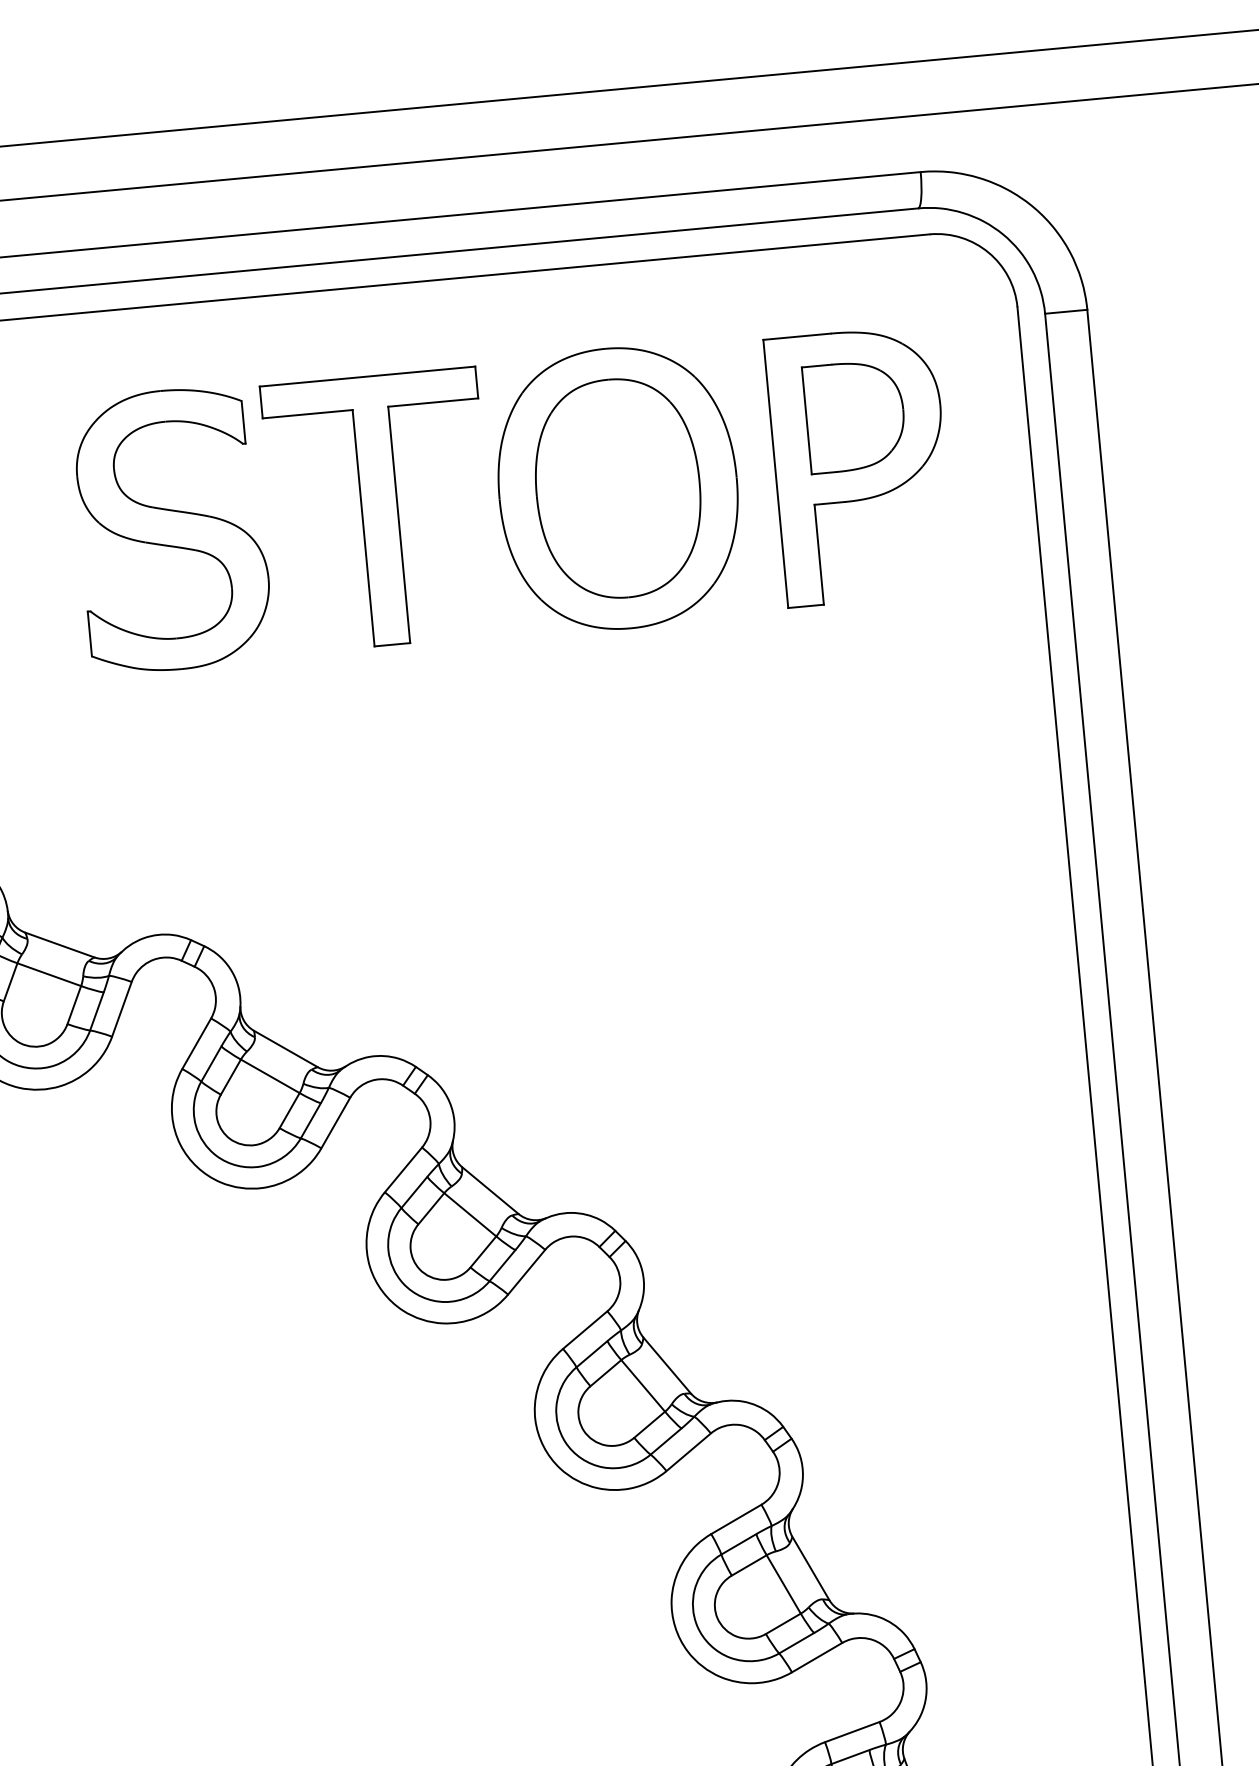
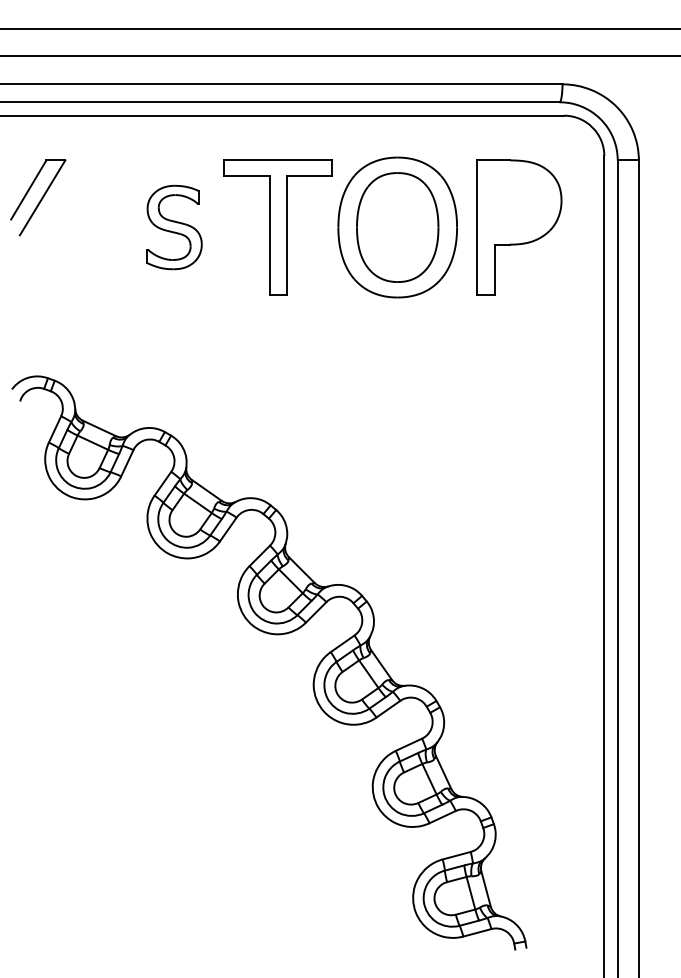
part: (854, 416) -> (518, 202), removed
part: (172, 529) -> (174, 227), size x0.6

